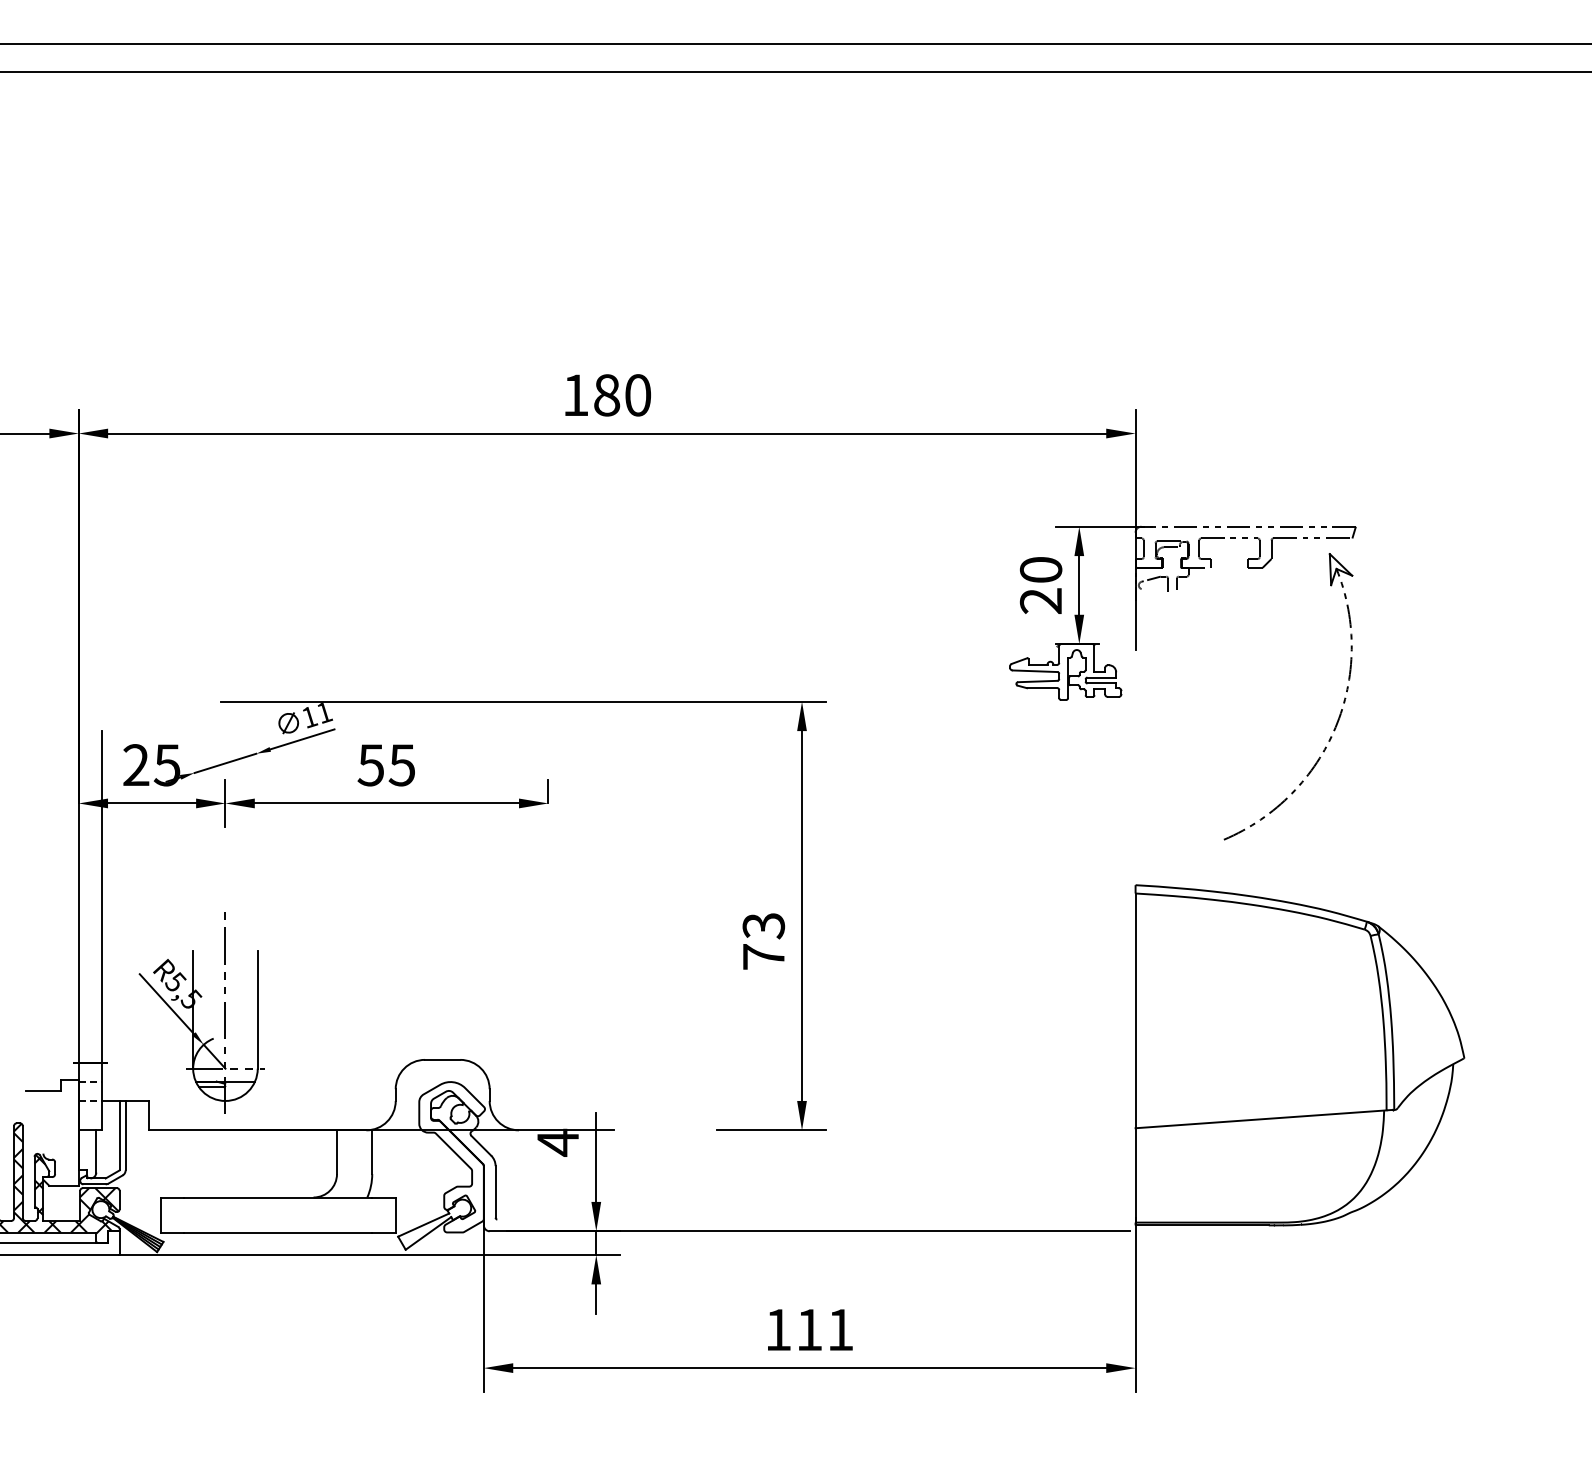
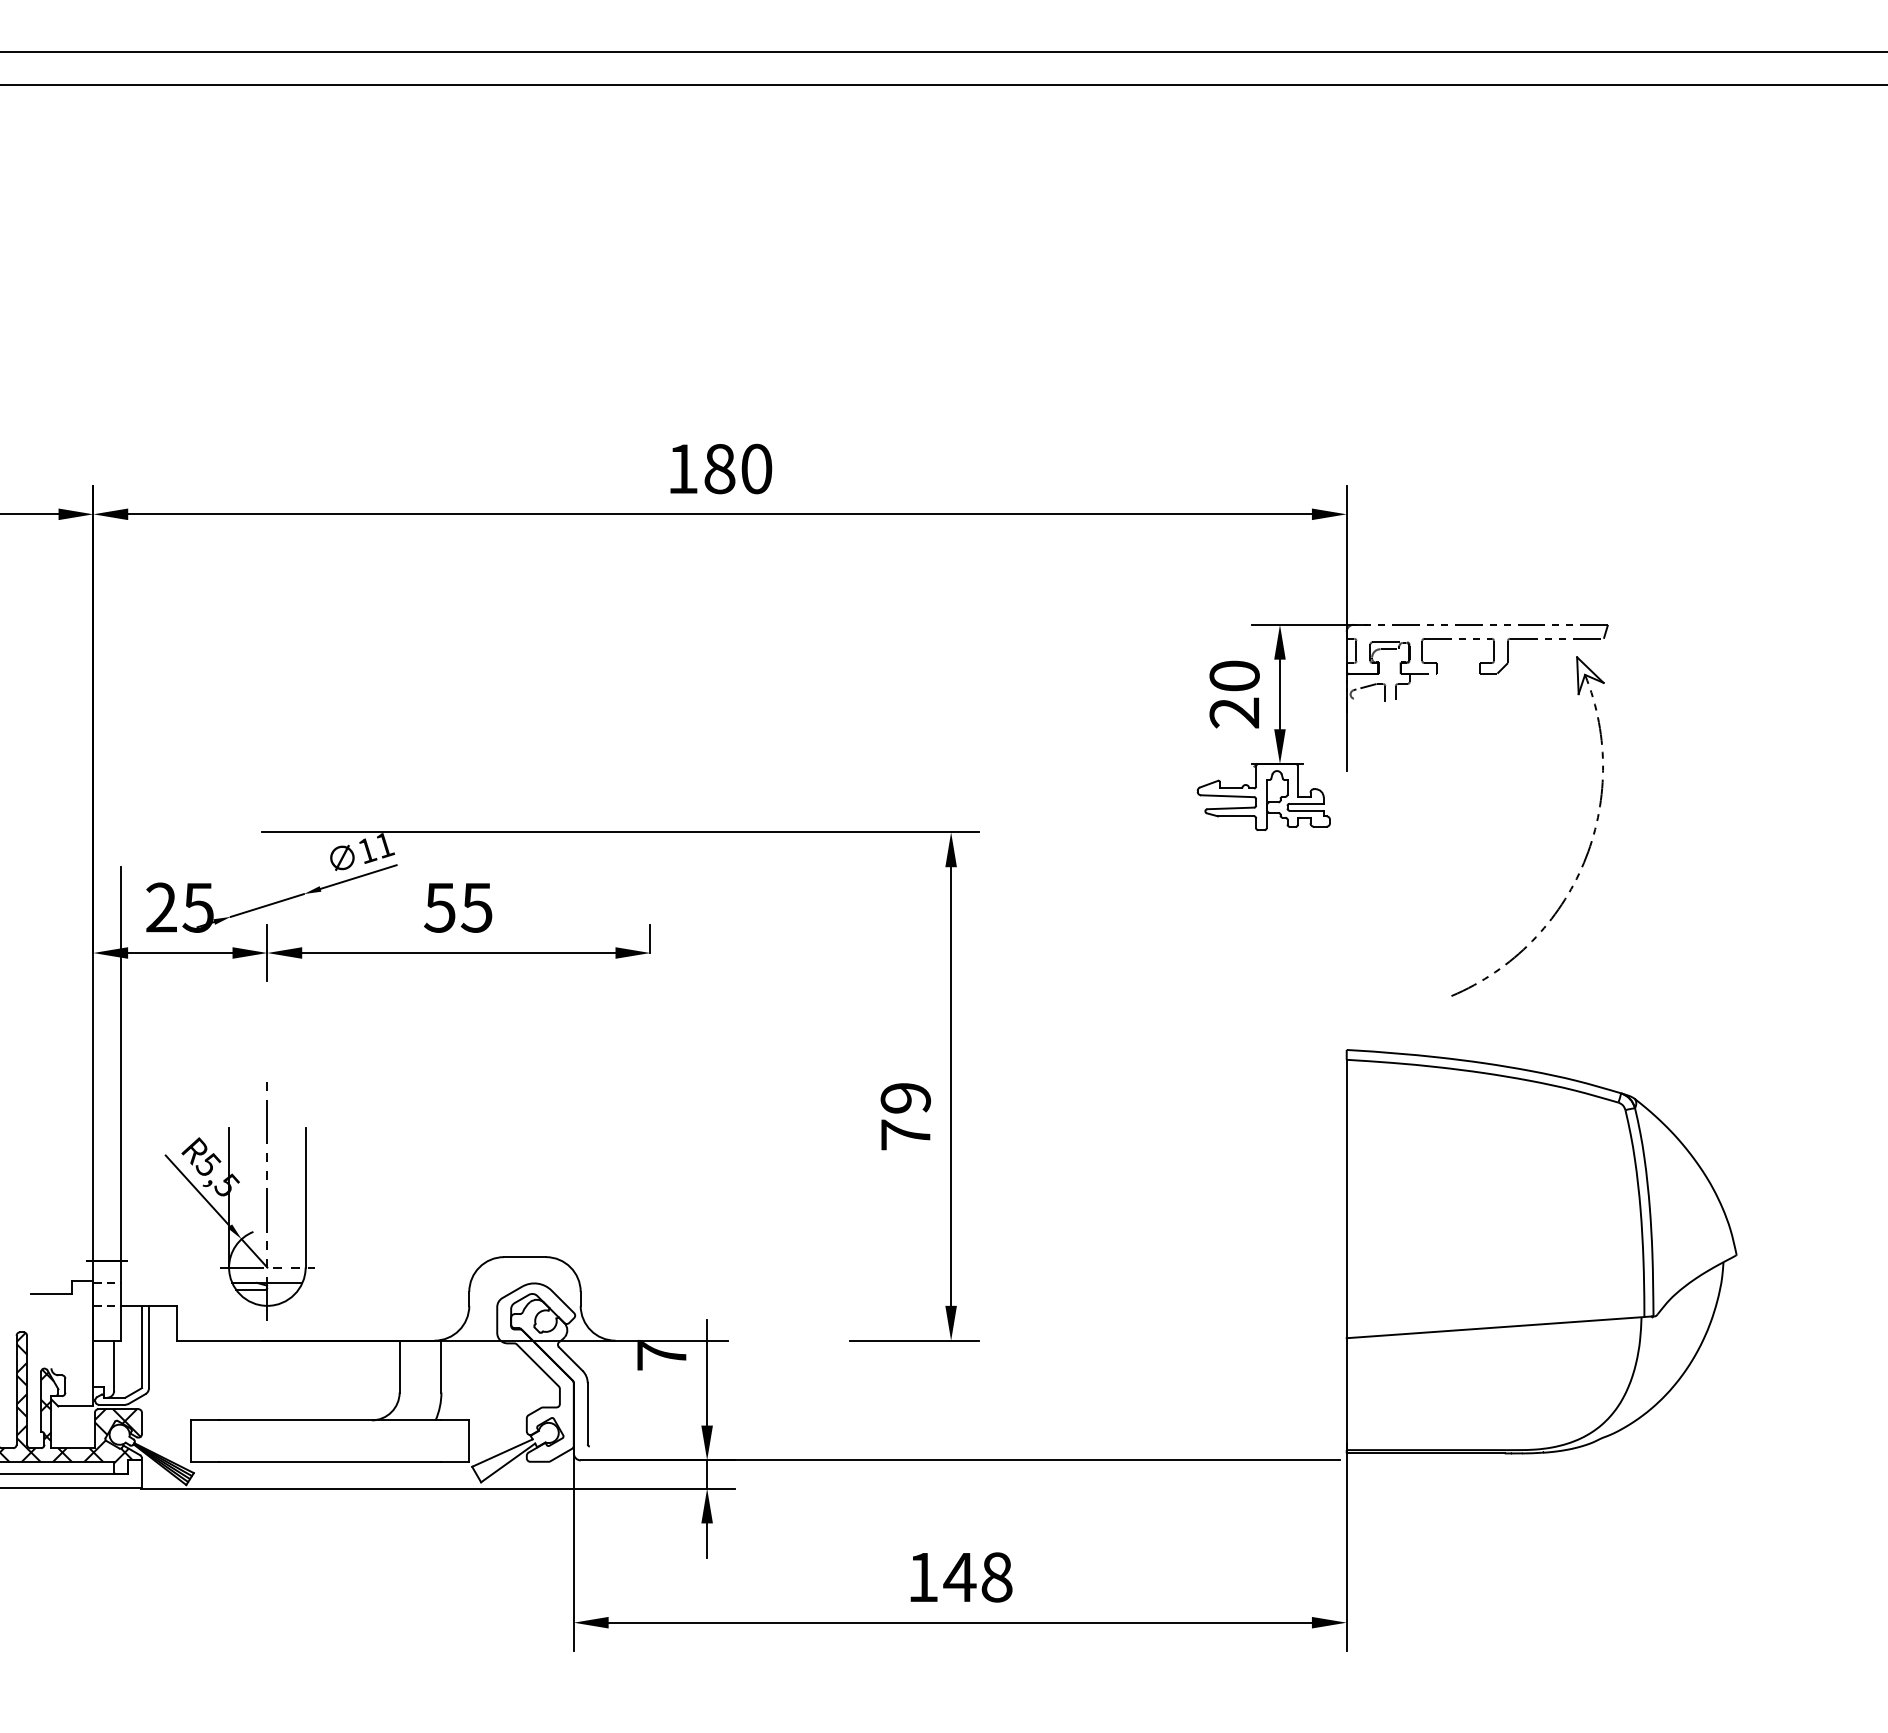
text: (763, 926) -> (905, 1098), 73 -> 79
text: (557, 1142) -> (661, 1355), 4 -> 7
text: (824, 1330) -> (977, 1577), 111 -> 148

